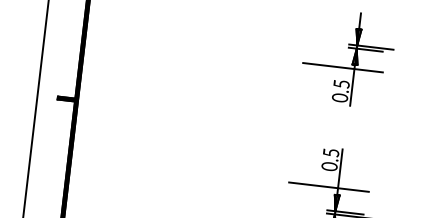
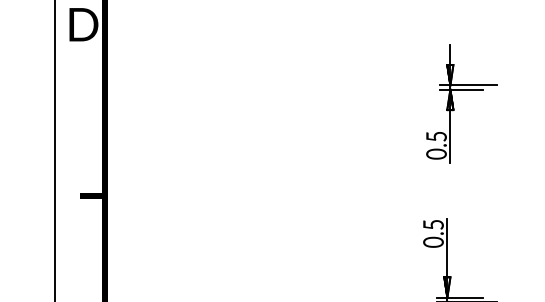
line: (342, 67) -> (435, 115), removed
line: (328, 187) -> (435, 268), removed

